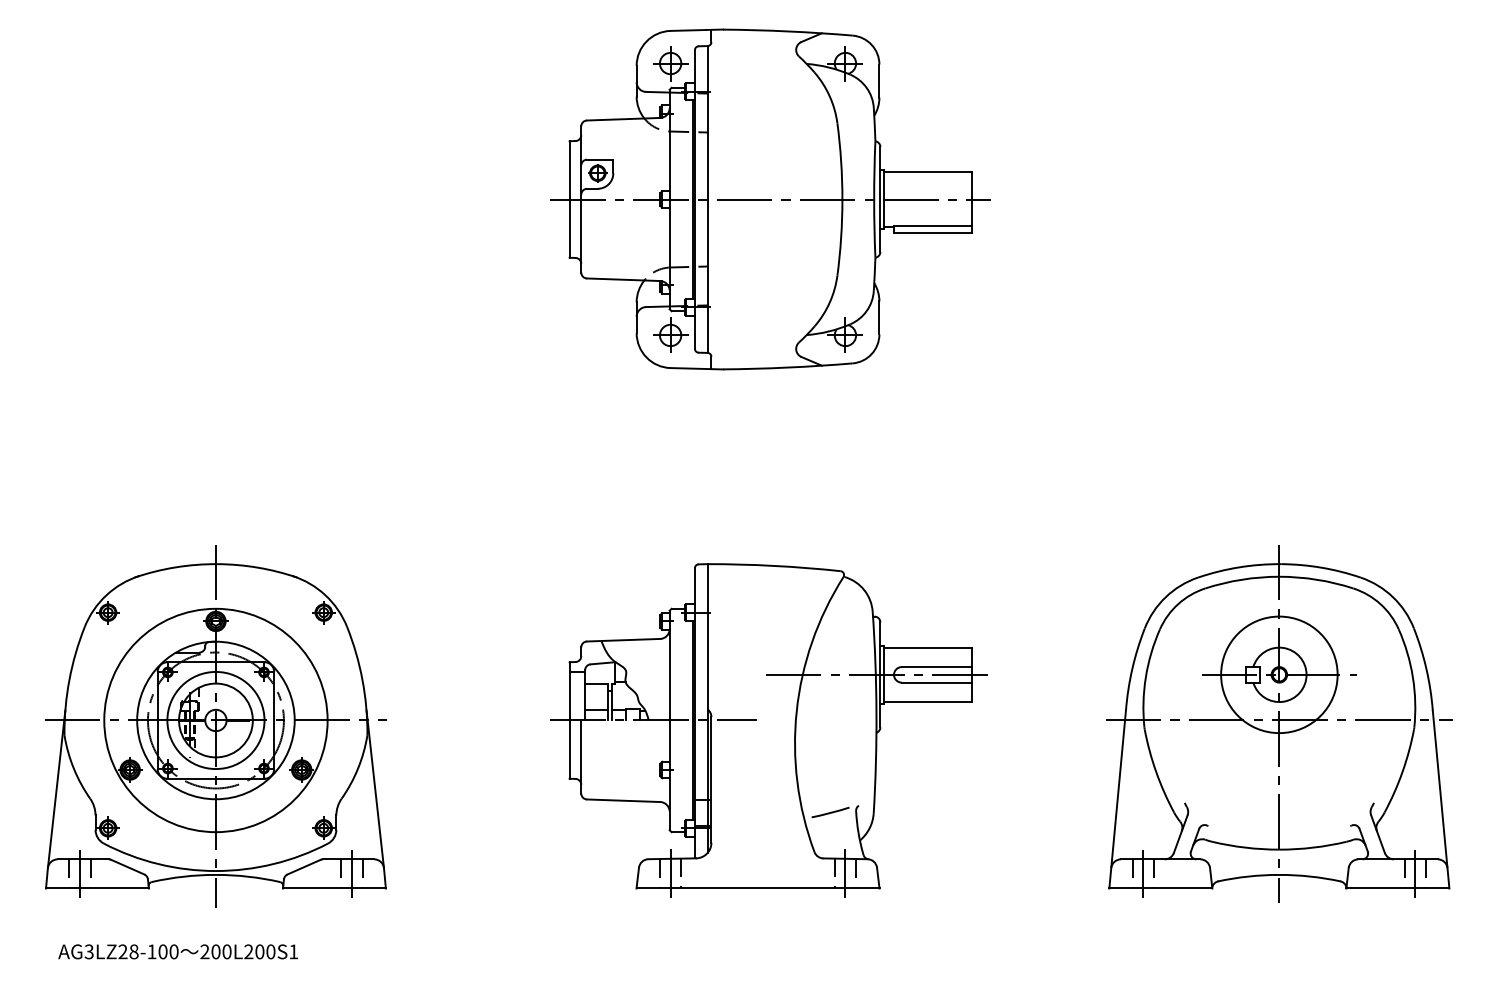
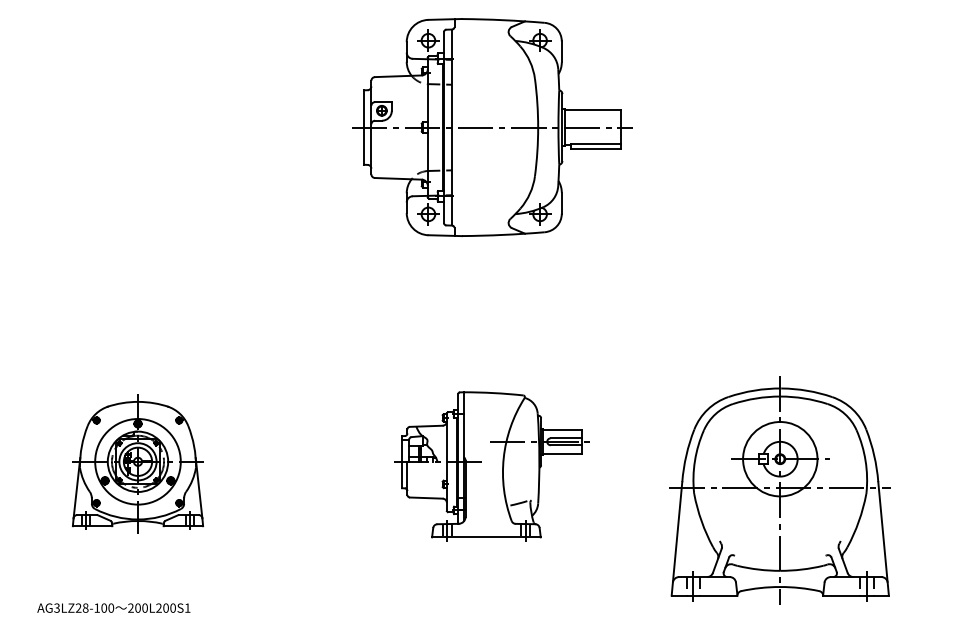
part: (1278, 723) -> (779, 490), moved
part: (215, 725) -> (137, 463), size x0.6
part: (769, 730) -> (491, 466), size x0.7

